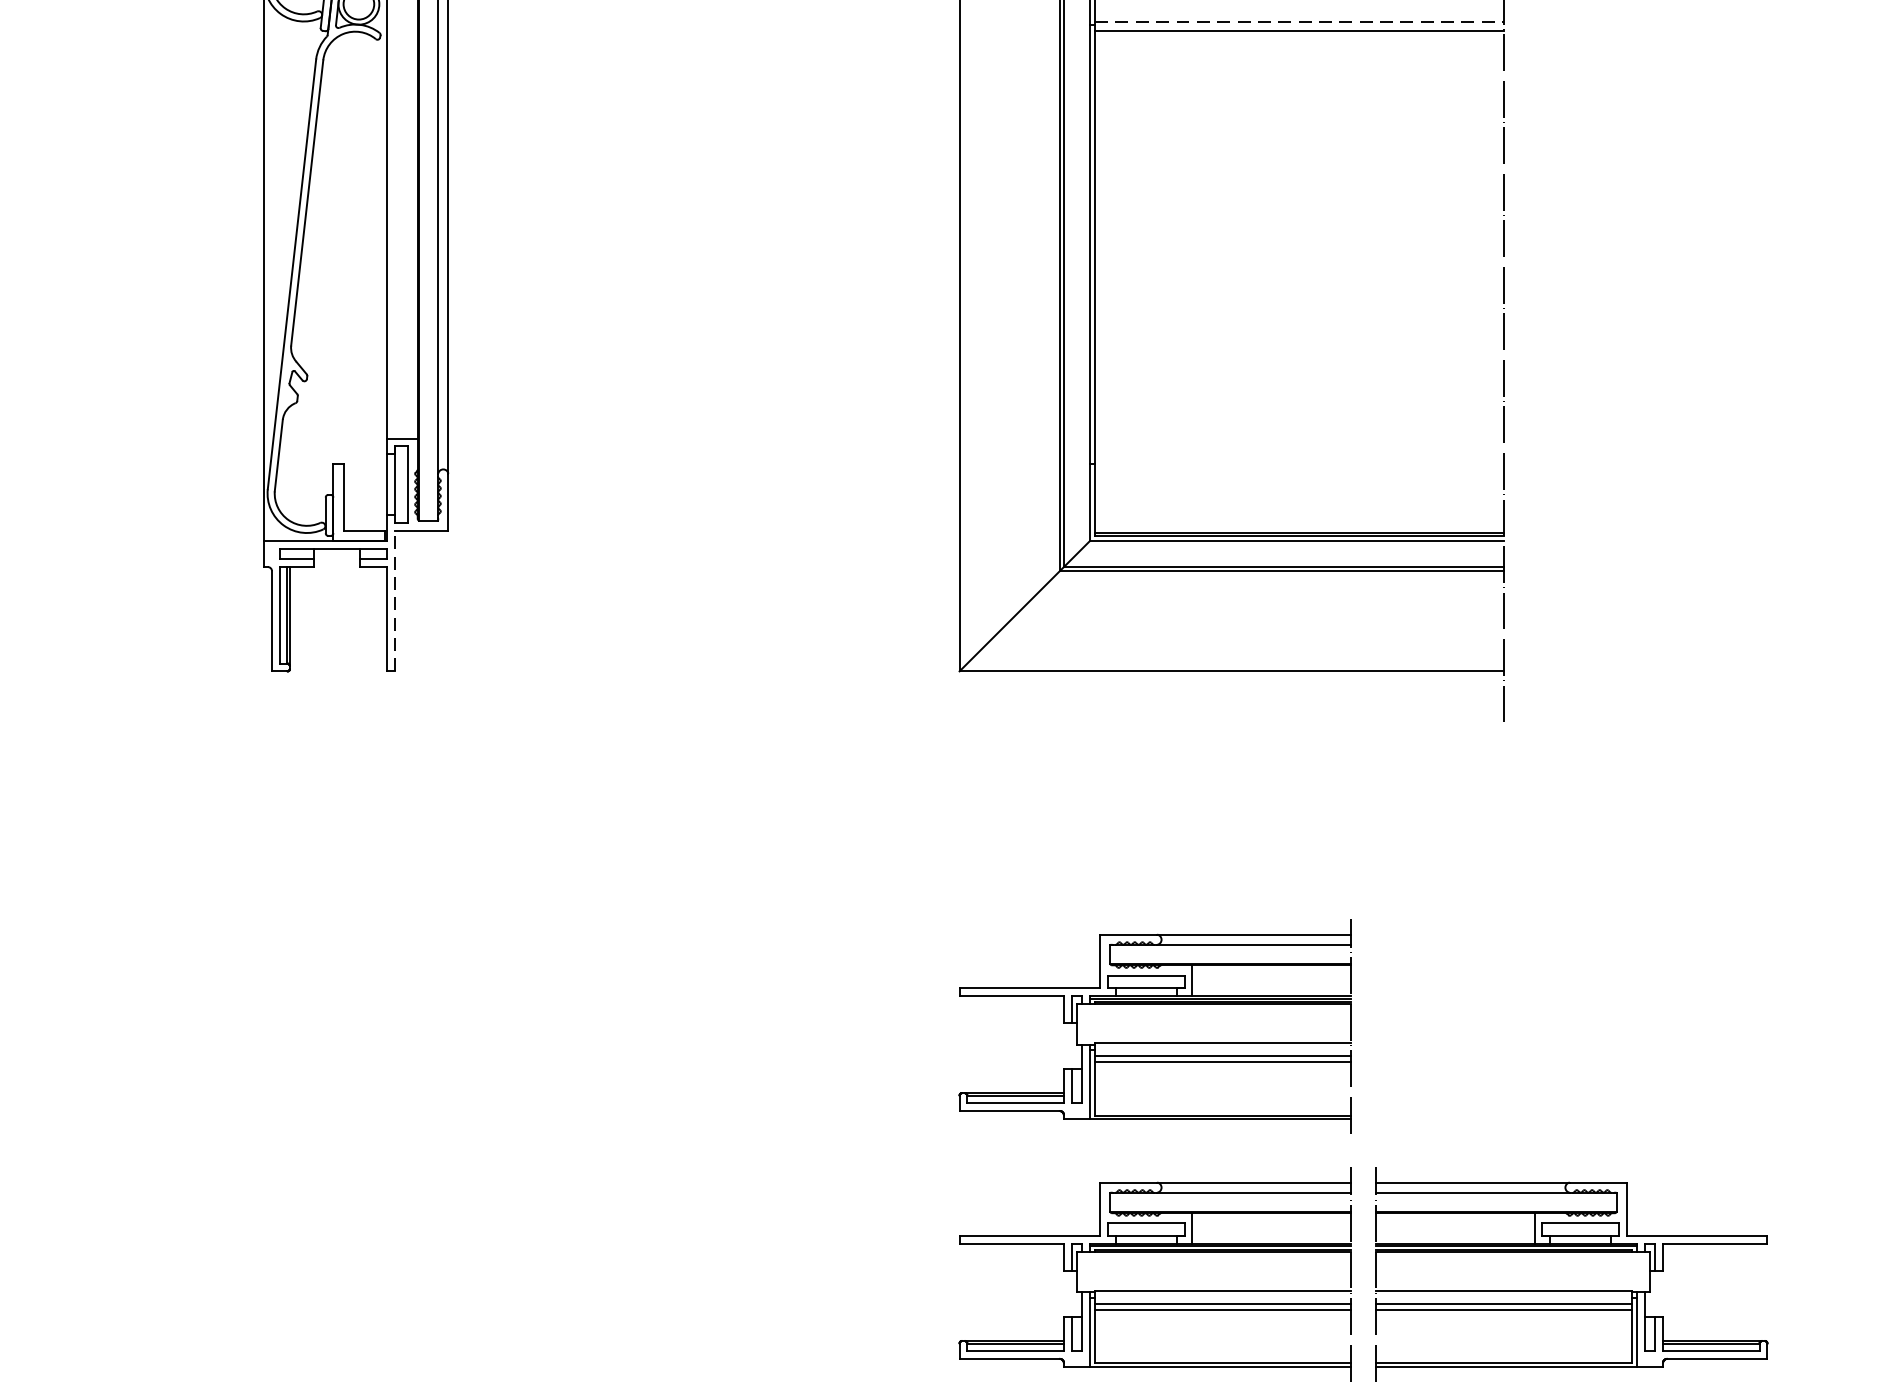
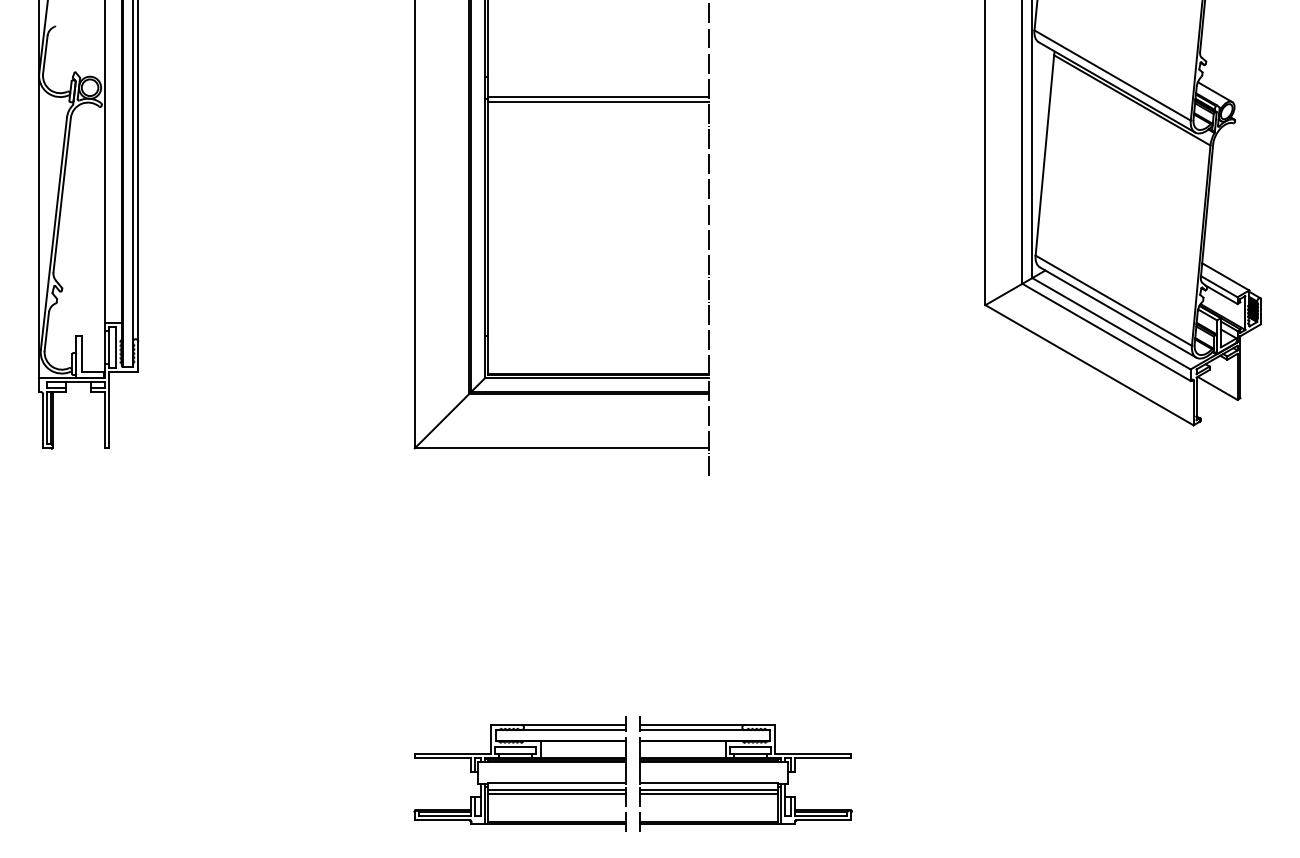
line: (1299, 22) -> (598, 97), dashed -> solid
line: (394, 601) -> (109, 410), dashed -> solid
part: (1153, 1024) -> (519, 639), removed

